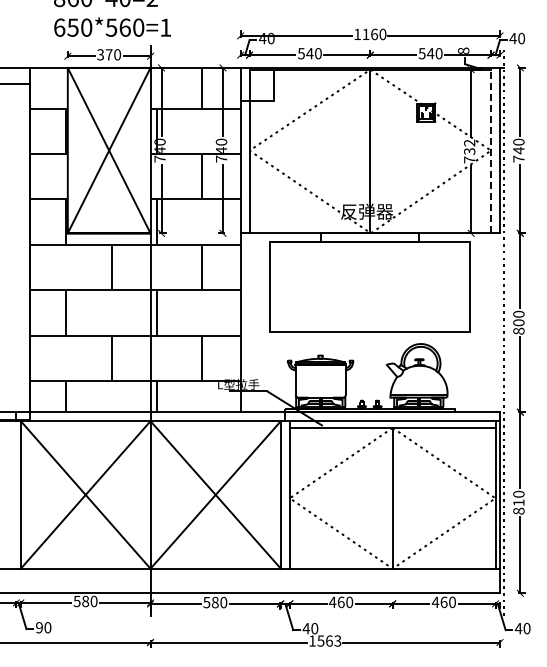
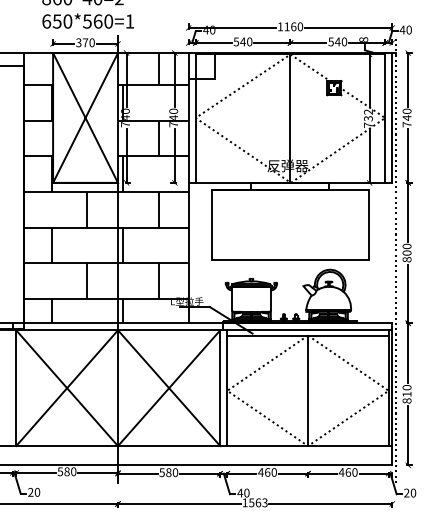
line: (491, 150) -> (385, 117), dashed -> solid
text: (39, 627) -> (30, 492), 90 -> 20
text: (518, 628) -> (406, 492), 40 -> 20

